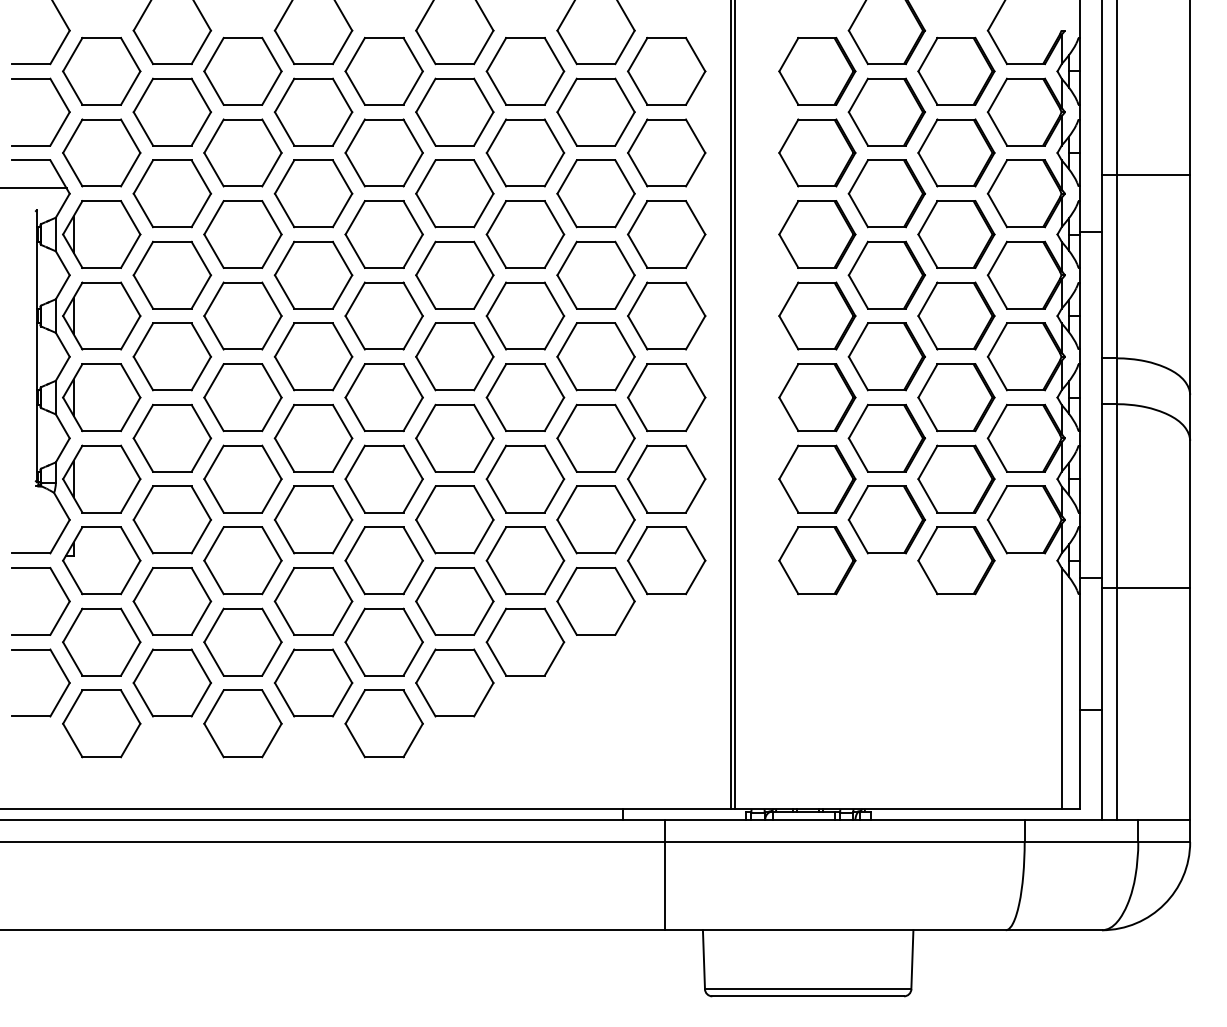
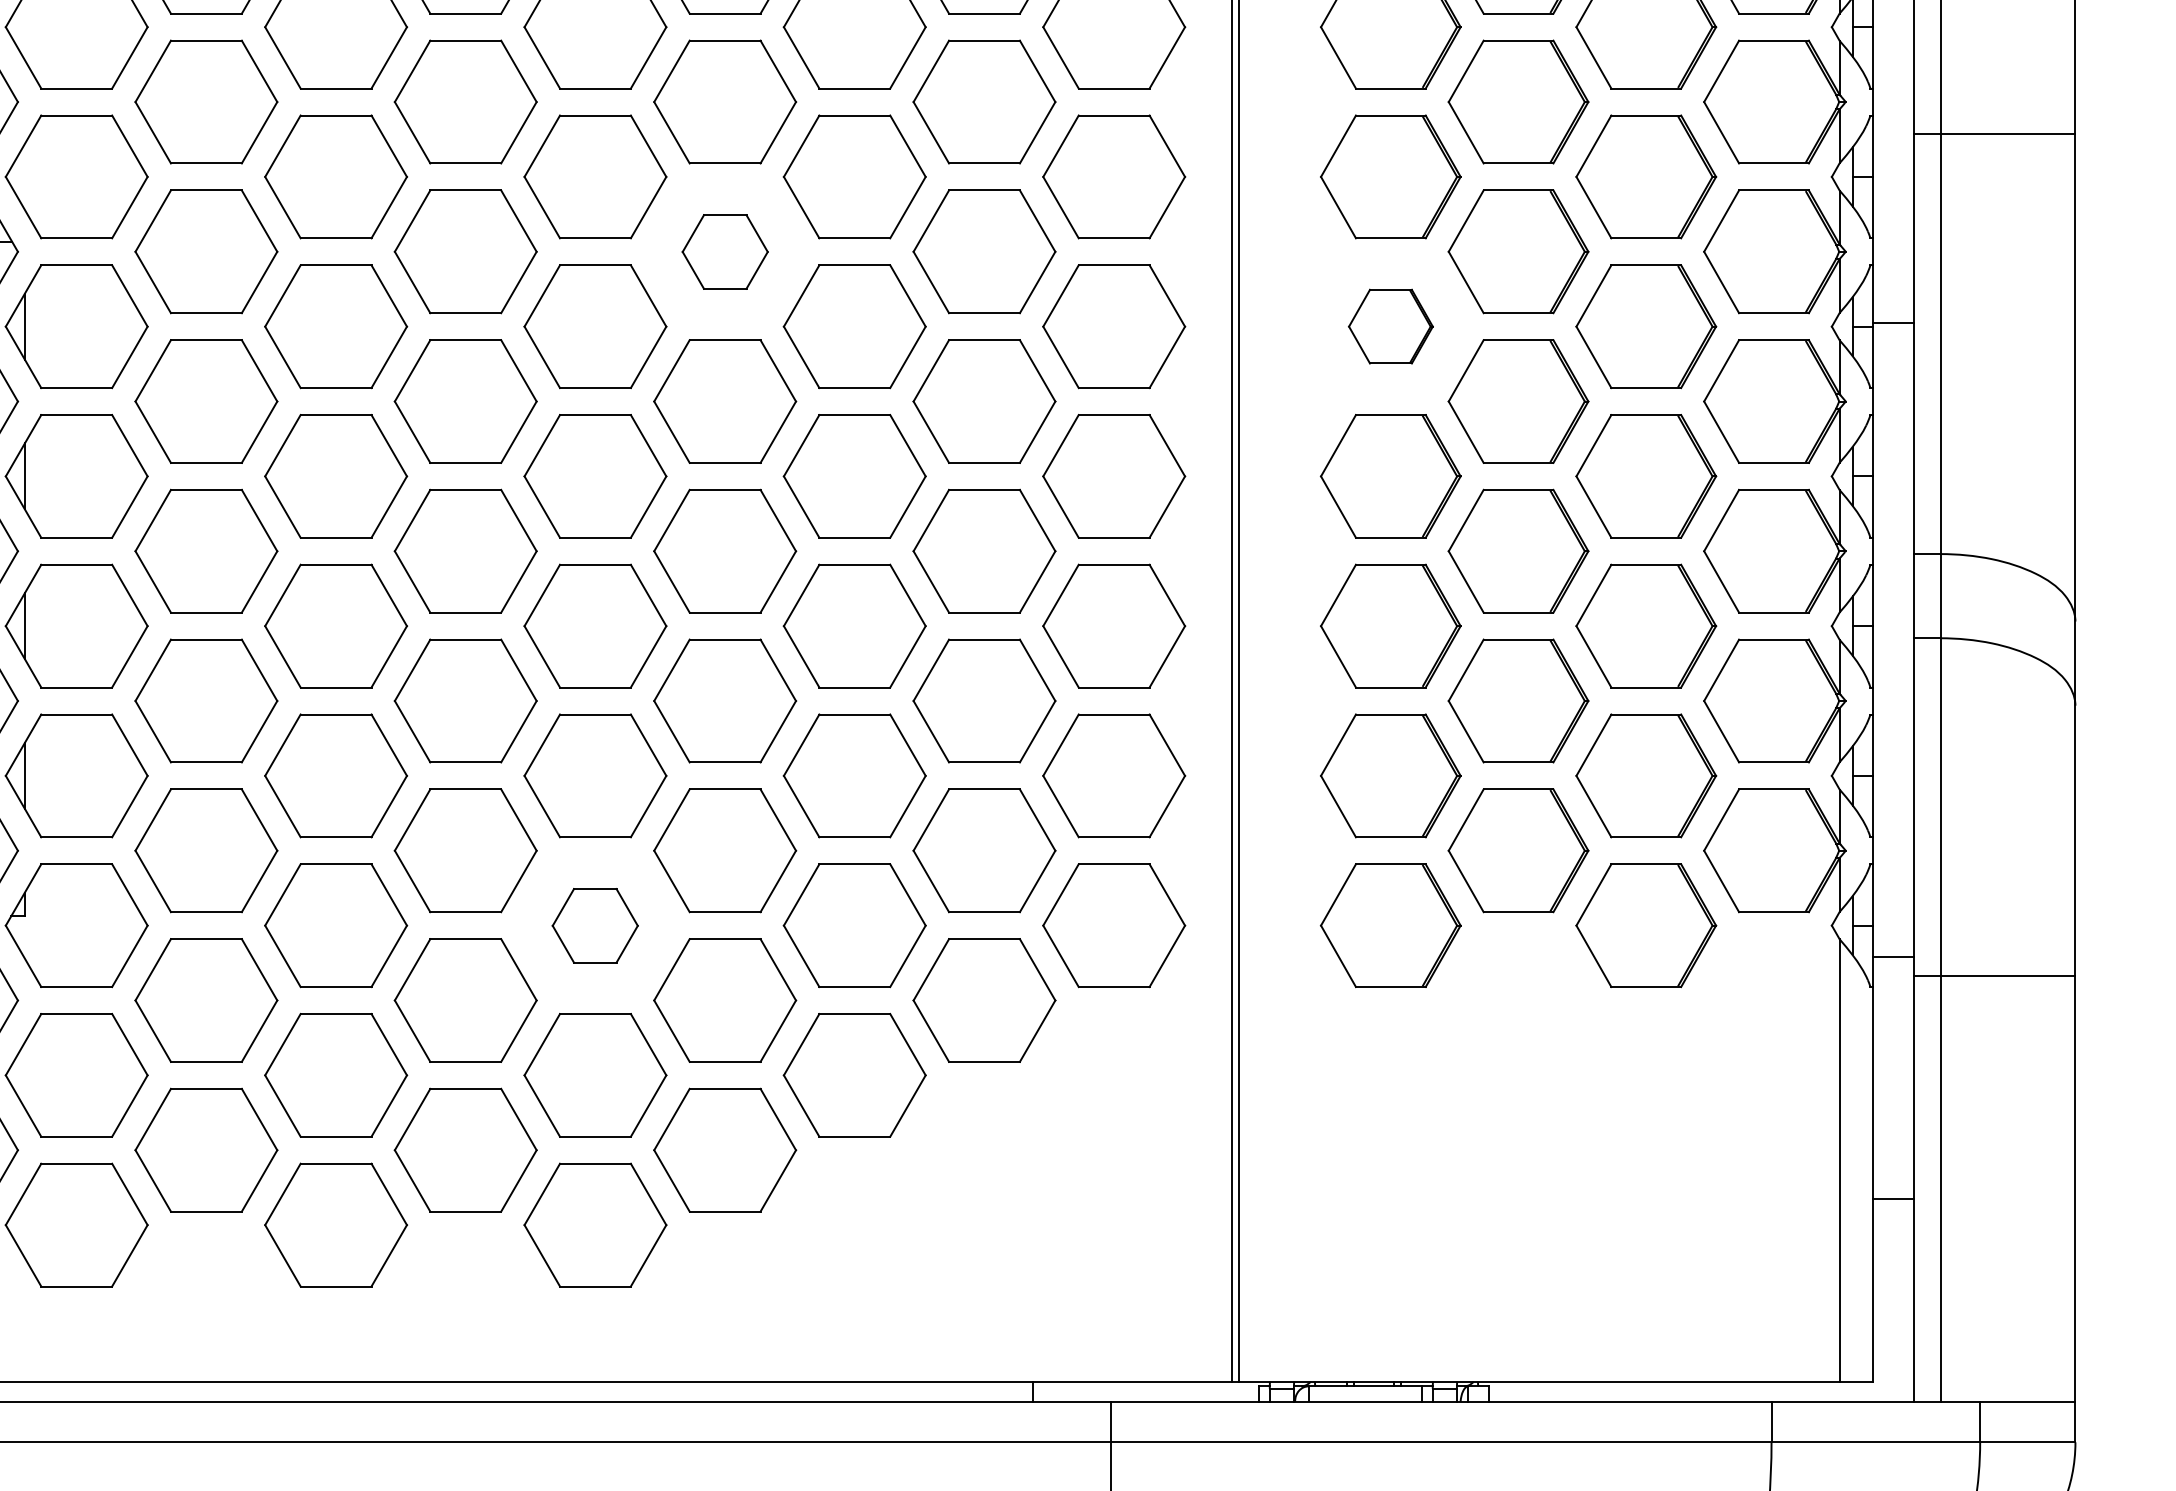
line: (1146, 174) -> (1995, 133), moved
part: (454, 193) -> (724, 251), size x0.6
part: (817, 234) -> (1391, 326), size x0.6
part: (383, 560) -> (594, 925), size x0.6

